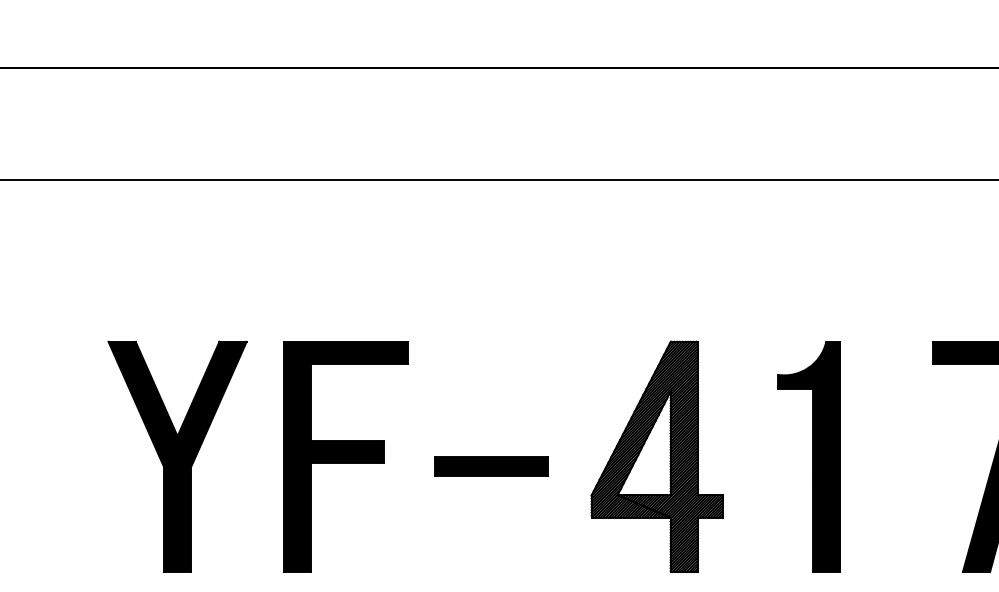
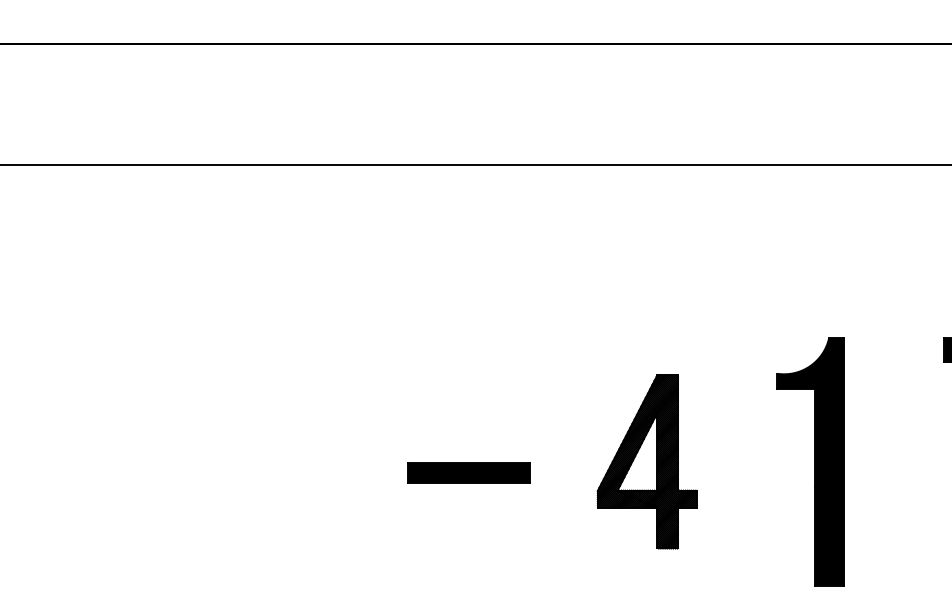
part: (177, 456) -> (131, 461), removed
part: (345, 456) -> (312, 461), removed
part: (656, 456) -> (646, 461), size x0.7

